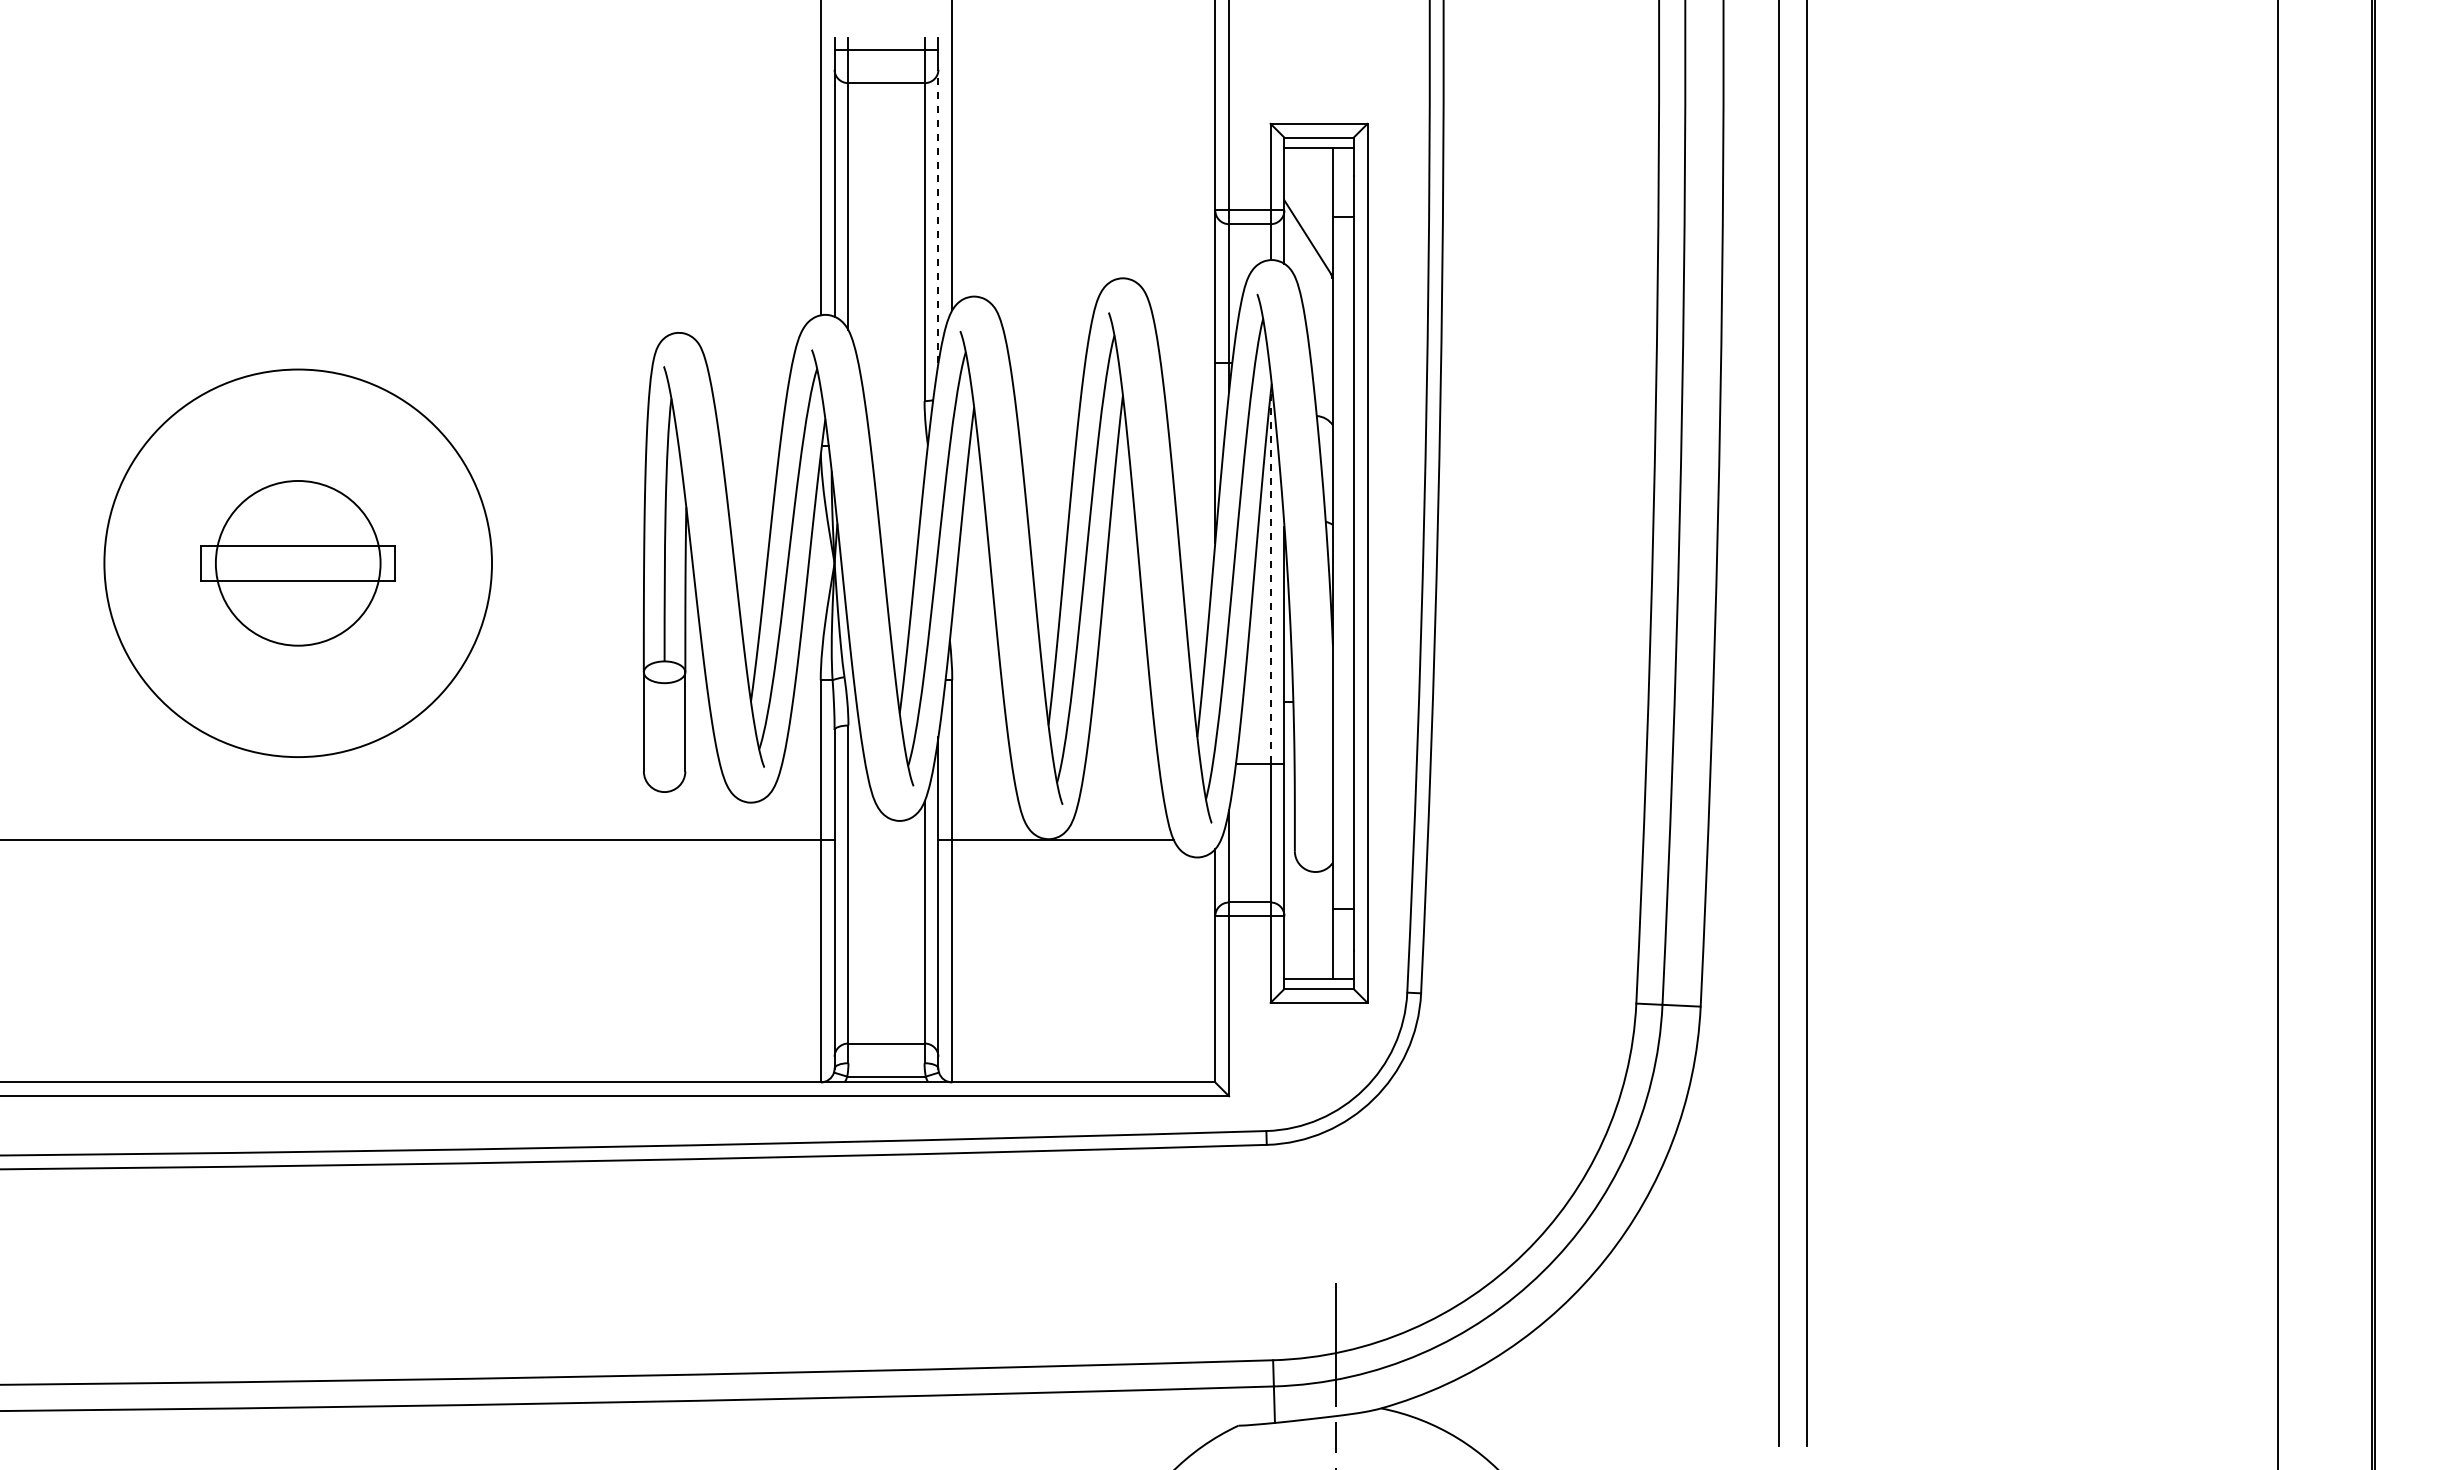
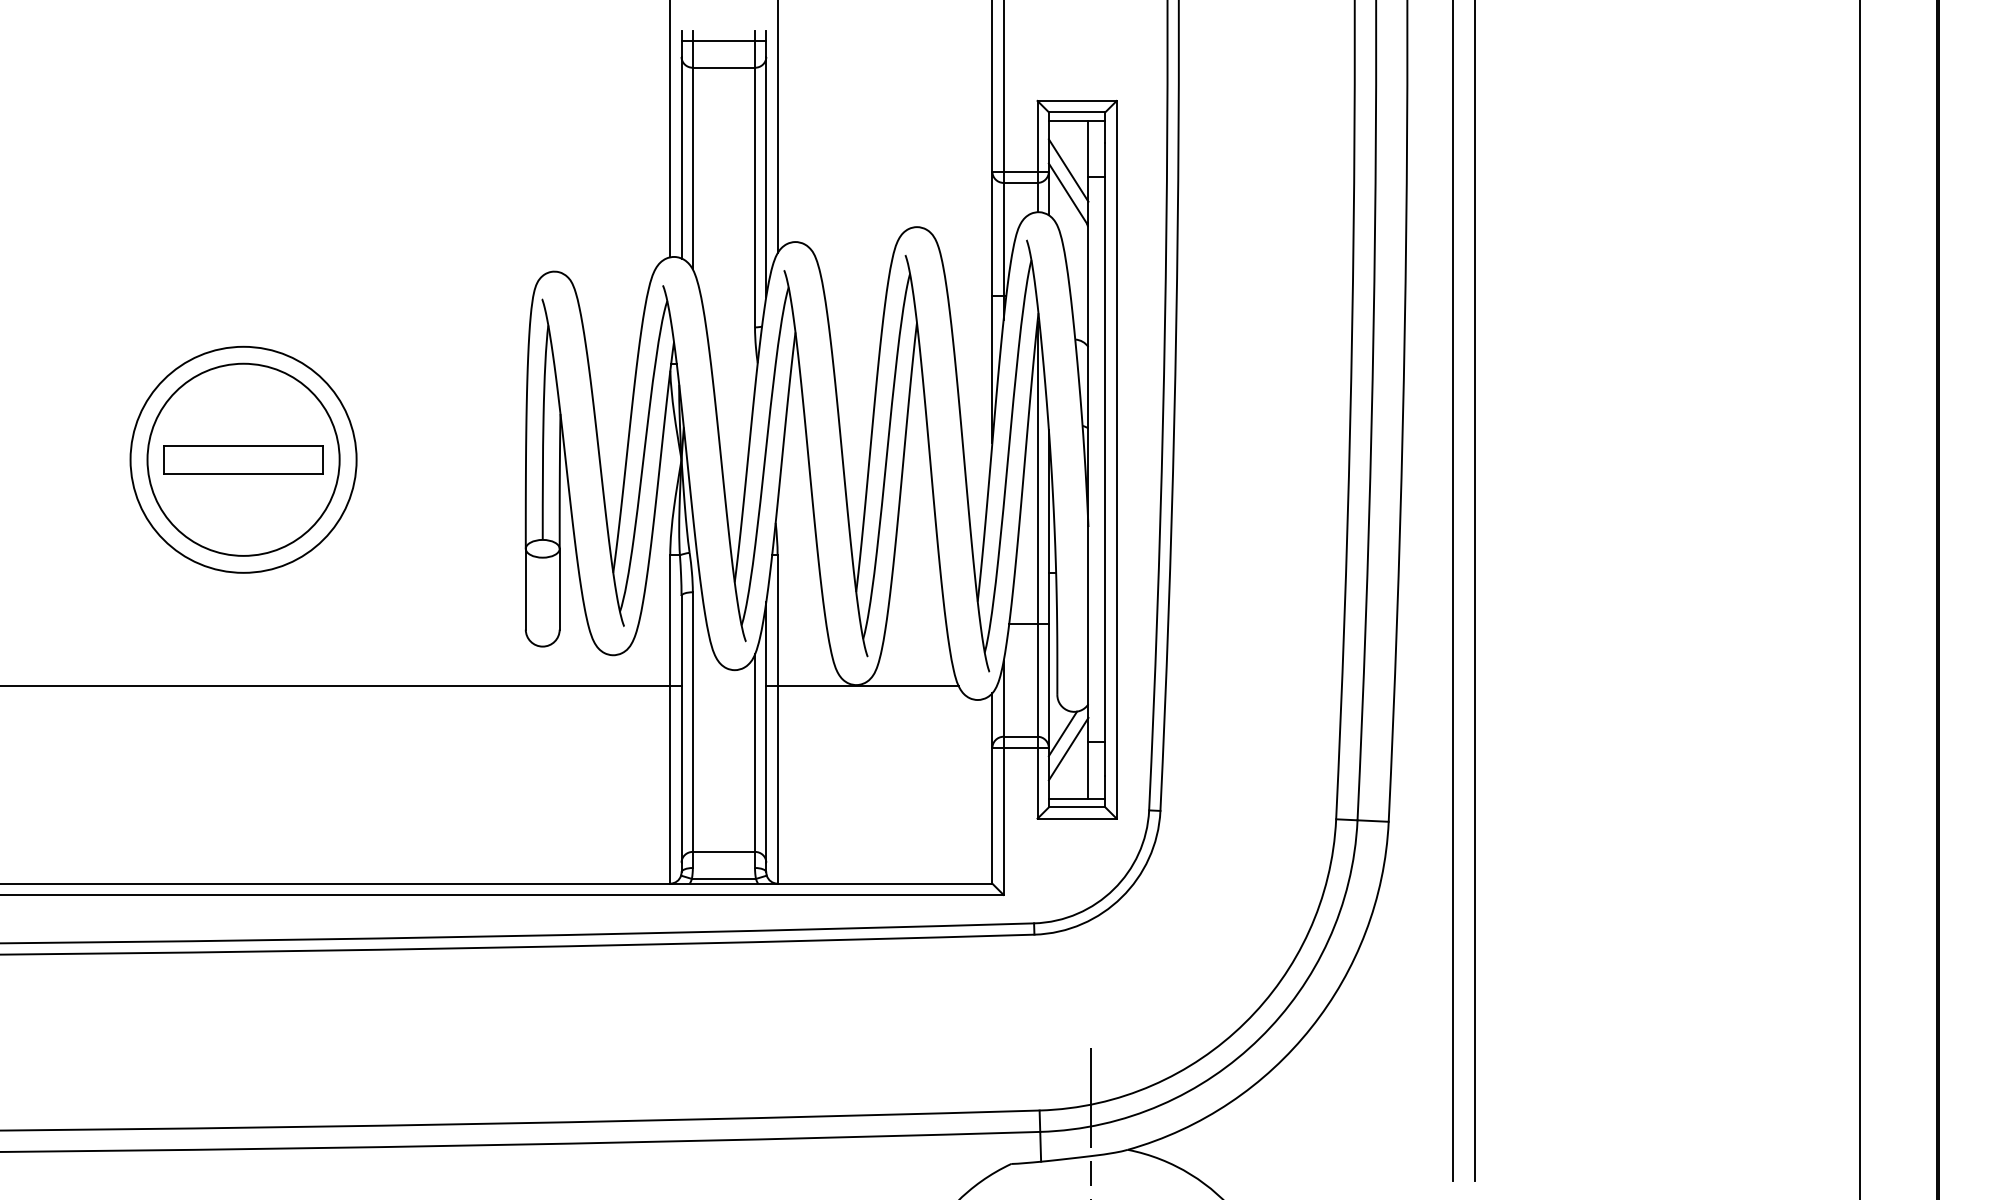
line: (1308, 208) -> (1068, 170), added
line: (938, 216) -> (766, 176), dashed -> solid
circle: (297, 562) -> (243, 459), size x0.71
circle: (297, 563) -> (243, 459), size x1.43
line: (1270, 579) -> (1037, 473), dashed -> solid
line: (1301, 898) -> (1062, 733), added
line: (1308, 917) -> (1068, 749), added

